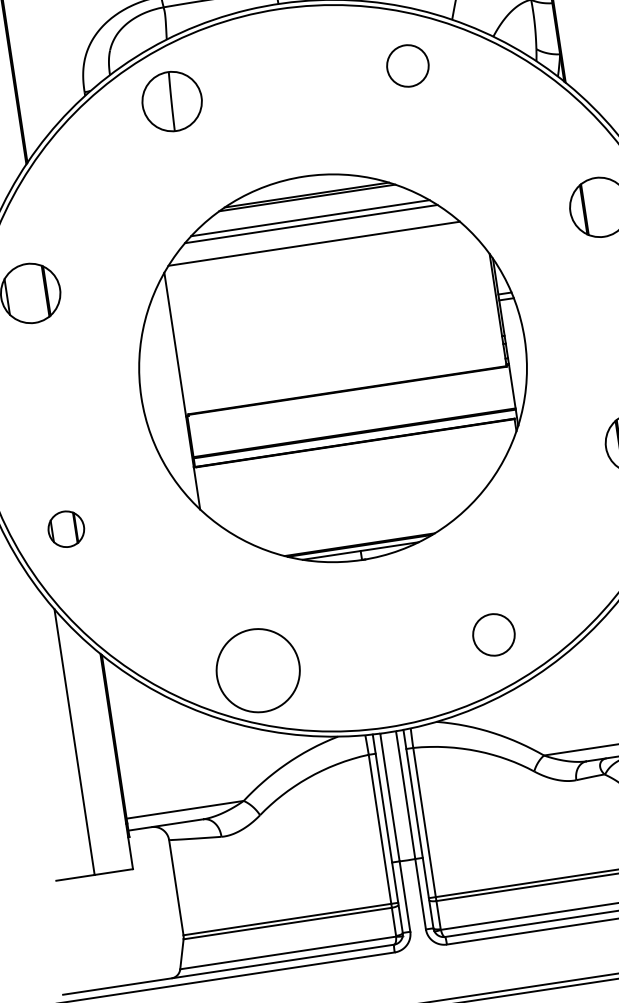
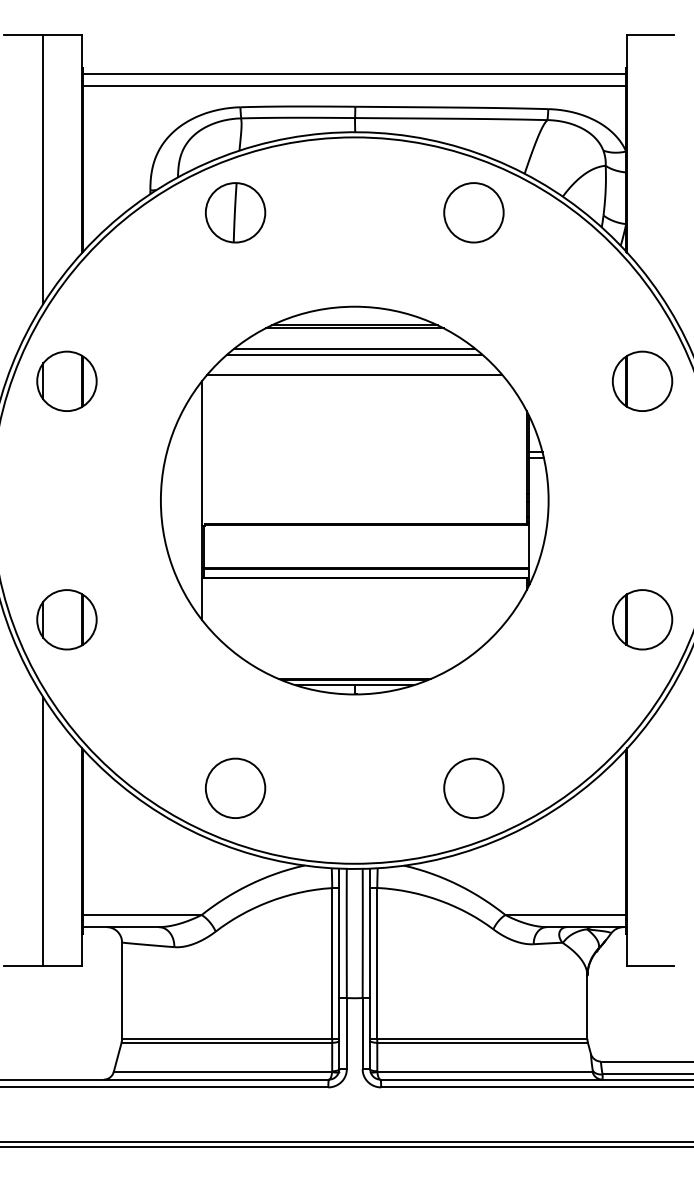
circle: (407, 65) -> (473, 212), size x1.43
part: (65, 528) -> (66, 619), size x1.67
circle: (493, 634) -> (473, 787), size x1.43
circle: (258, 670) -> (235, 788), size x0.71

